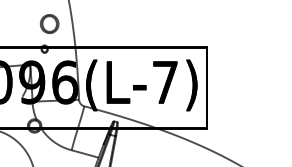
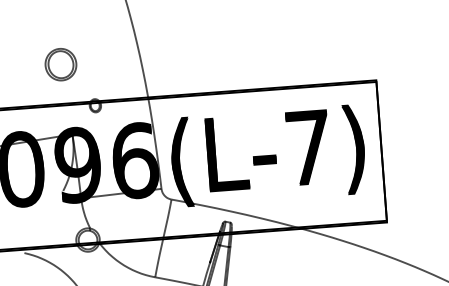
part: (49, 23) -> (60, 63), moved

